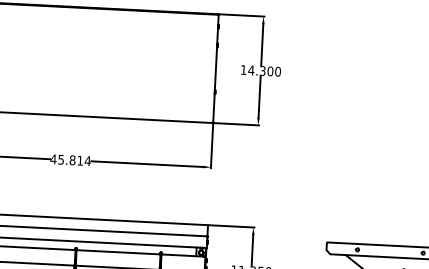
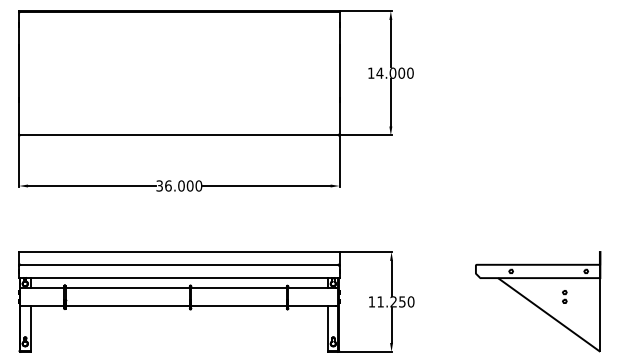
text: (262, 71) -> (392, 73), 14.300 -> 14.000
text: (70, 159) -> (179, 185), 45.814 -> 36.000

